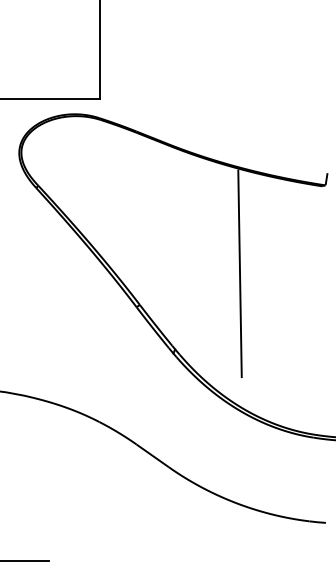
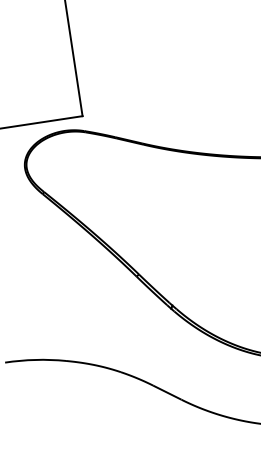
line: (239, 273) -> (214, 237), removed

